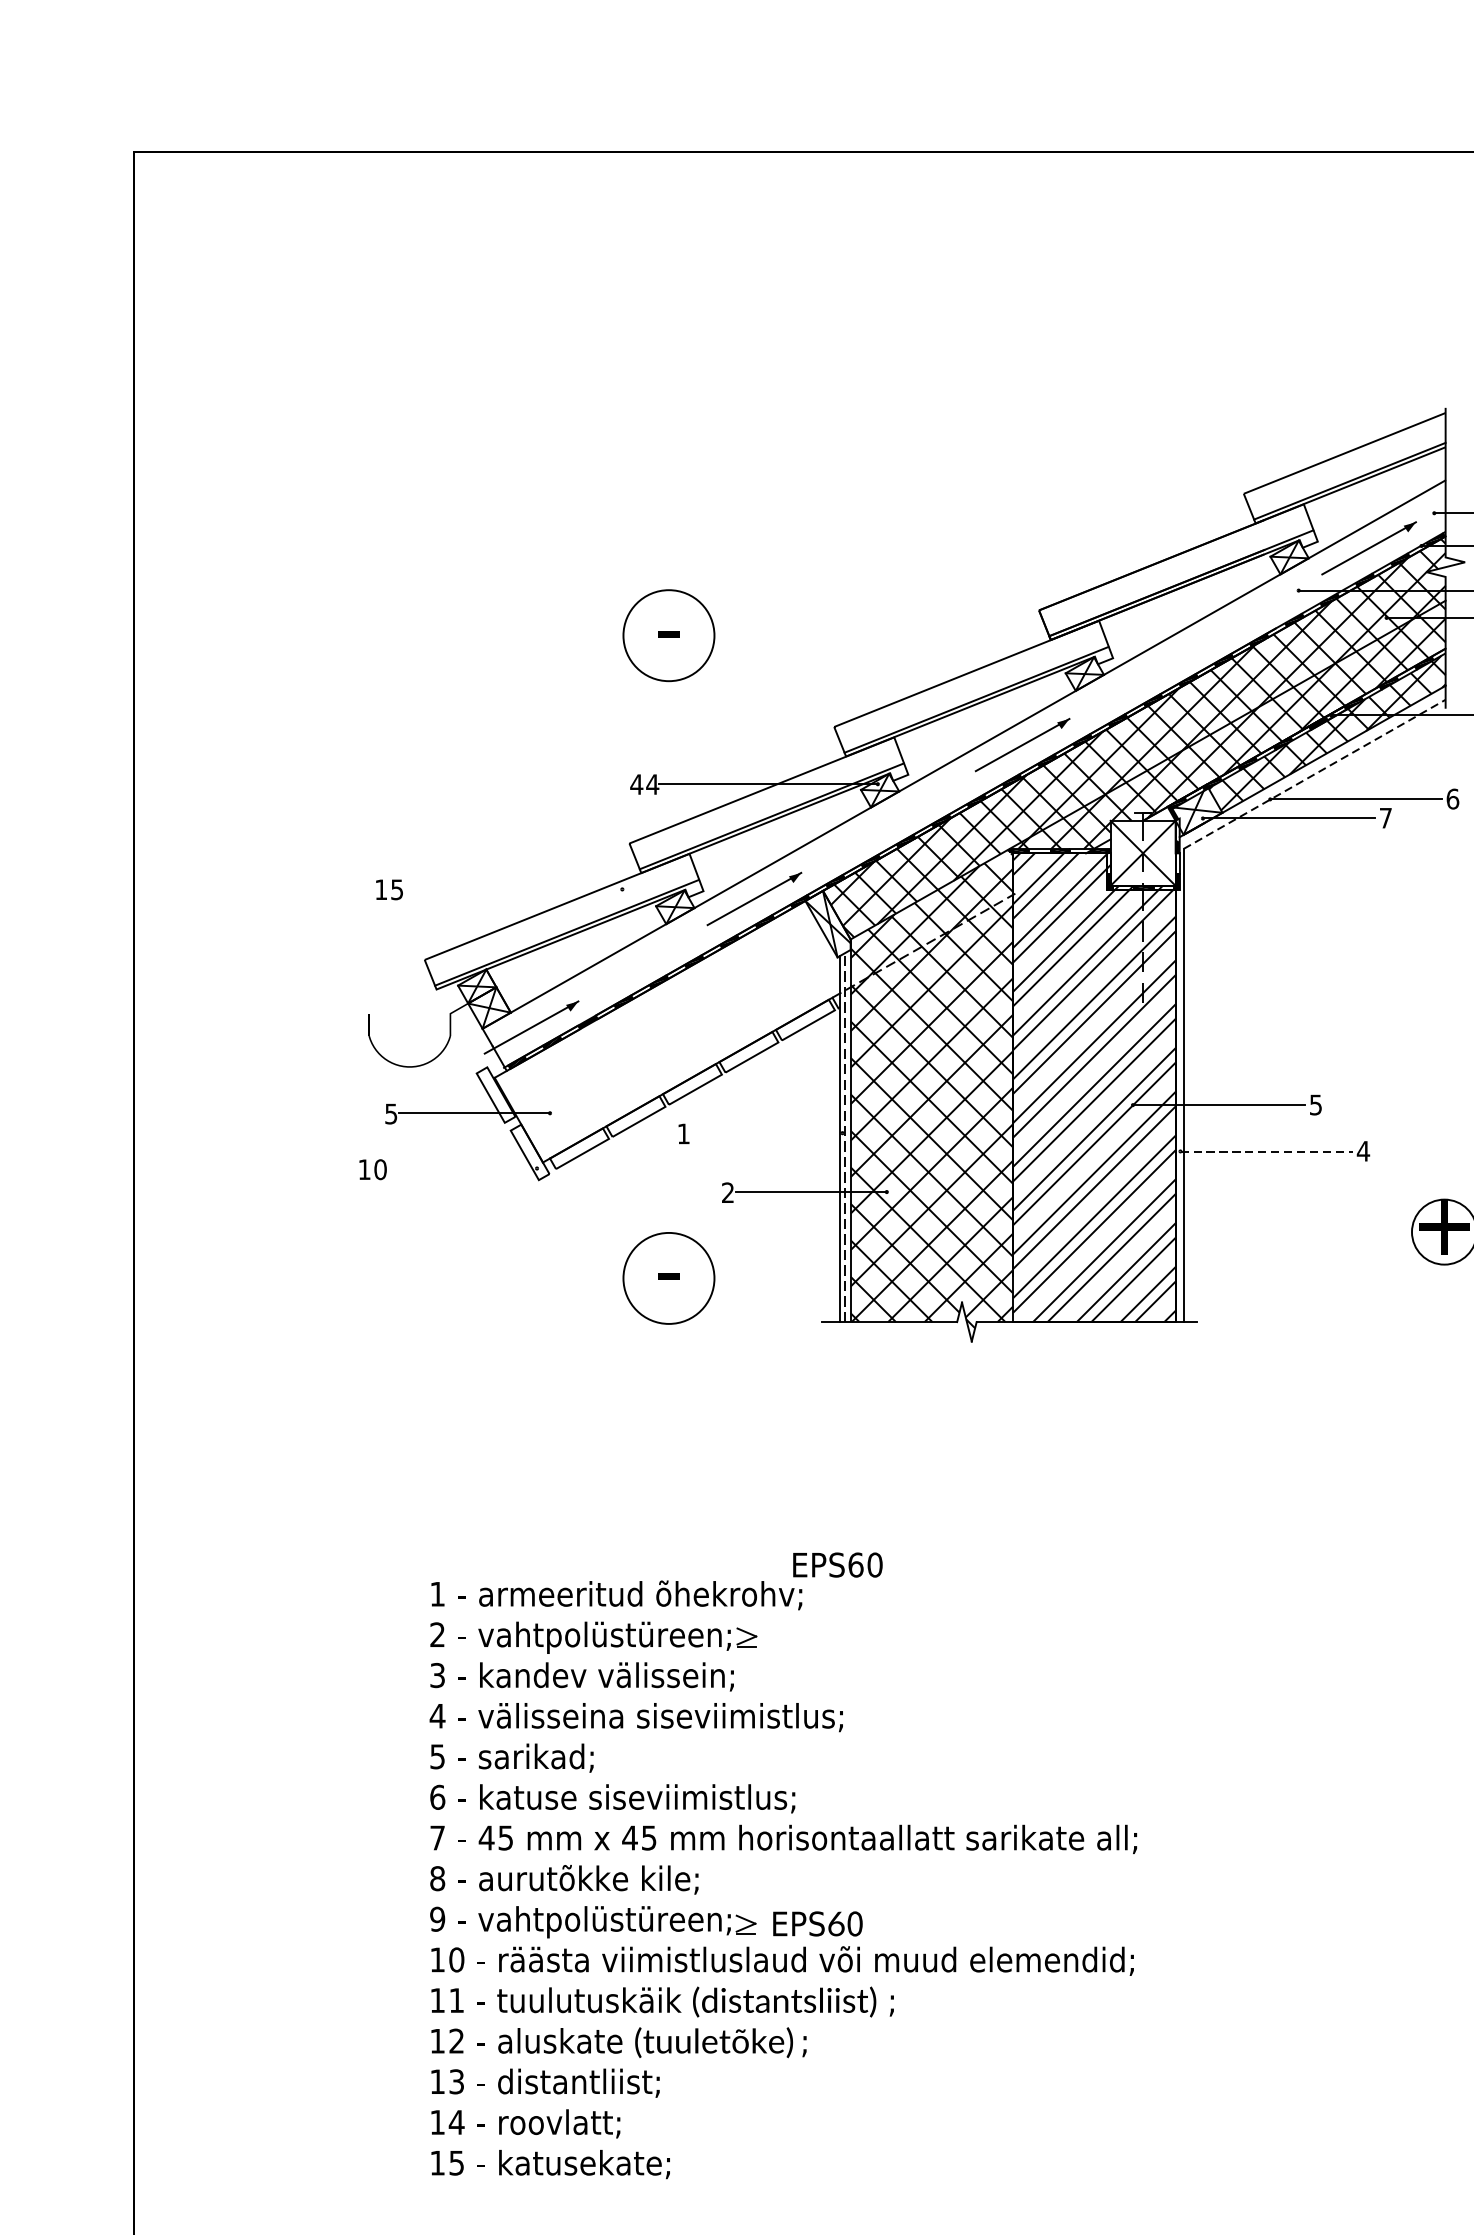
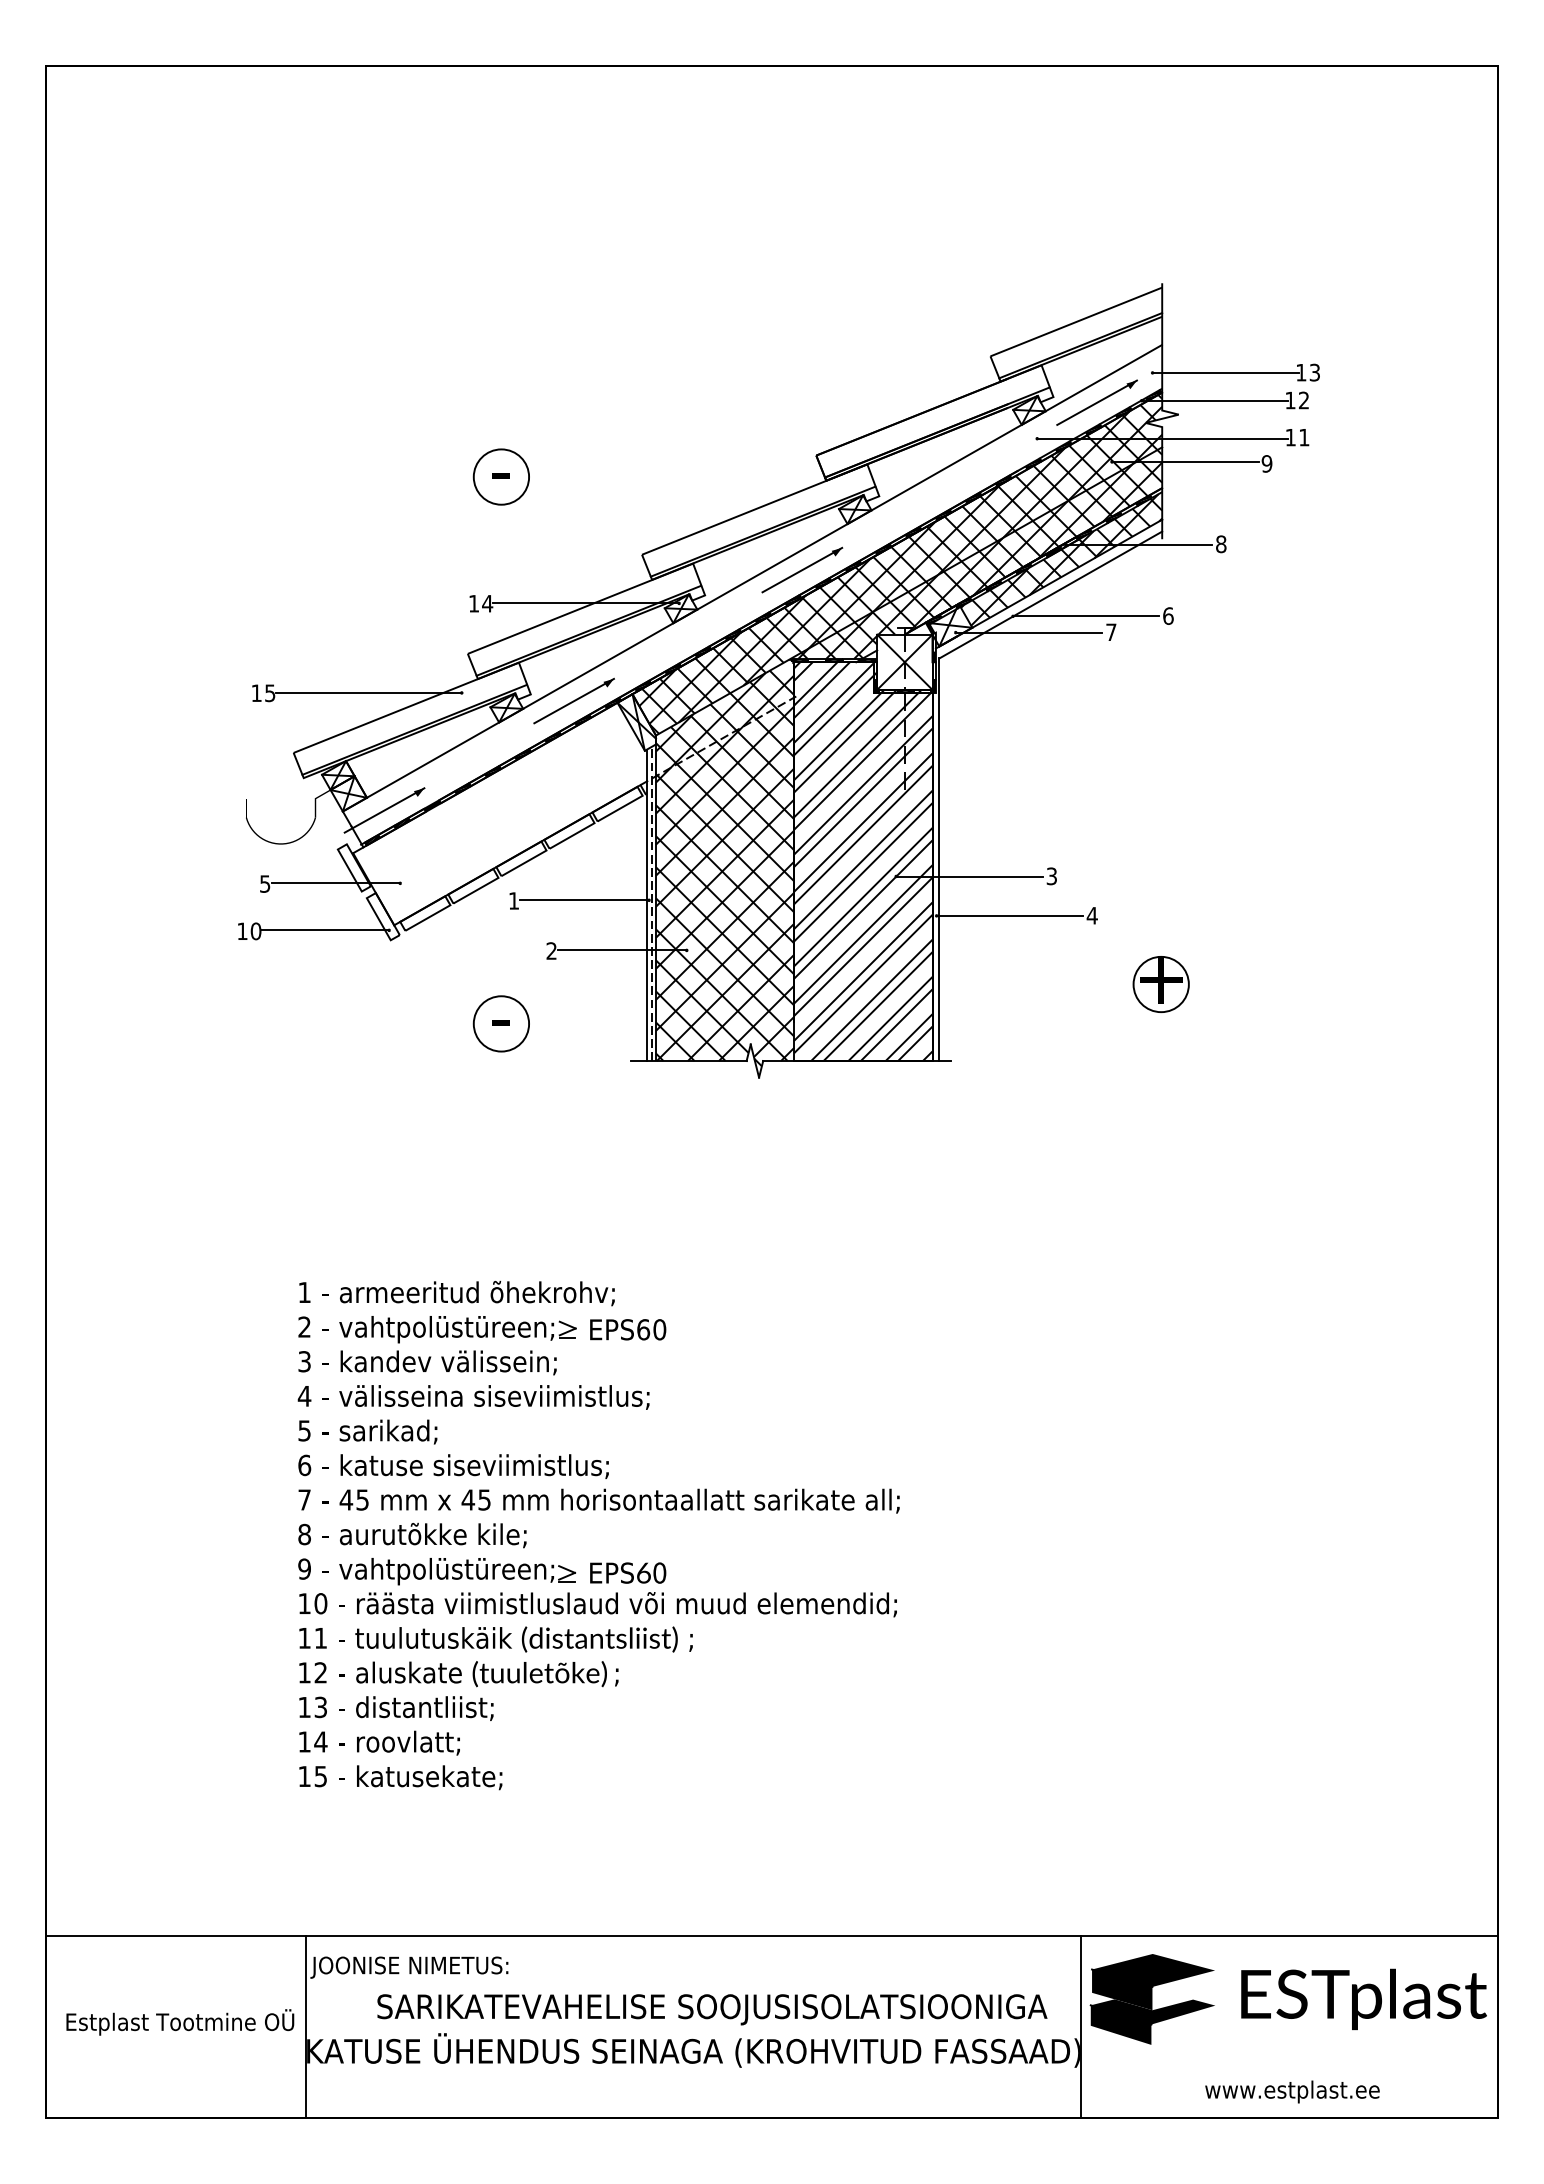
circle: (669, 635) -> (501, 476), size x0.71
line: (1315, 773) -> (1051, 594), dashed -> solid
text: (636, 784) -> (473, 603), 44 -> 14
line: (512, 888) -> (368, 692), added
text: (1315, 1103) -> (1051, 875), 5 -> 3
line: (766, 1133) -> (584, 900), added
line: (1267, 1152) -> (1010, 916), dashed -> solid
line: (460, 1168) -> (324, 930), added
circle: (669, 1277) -> (501, 1023), size x0.71
text: (838, 1564) -> (628, 1329), moved

